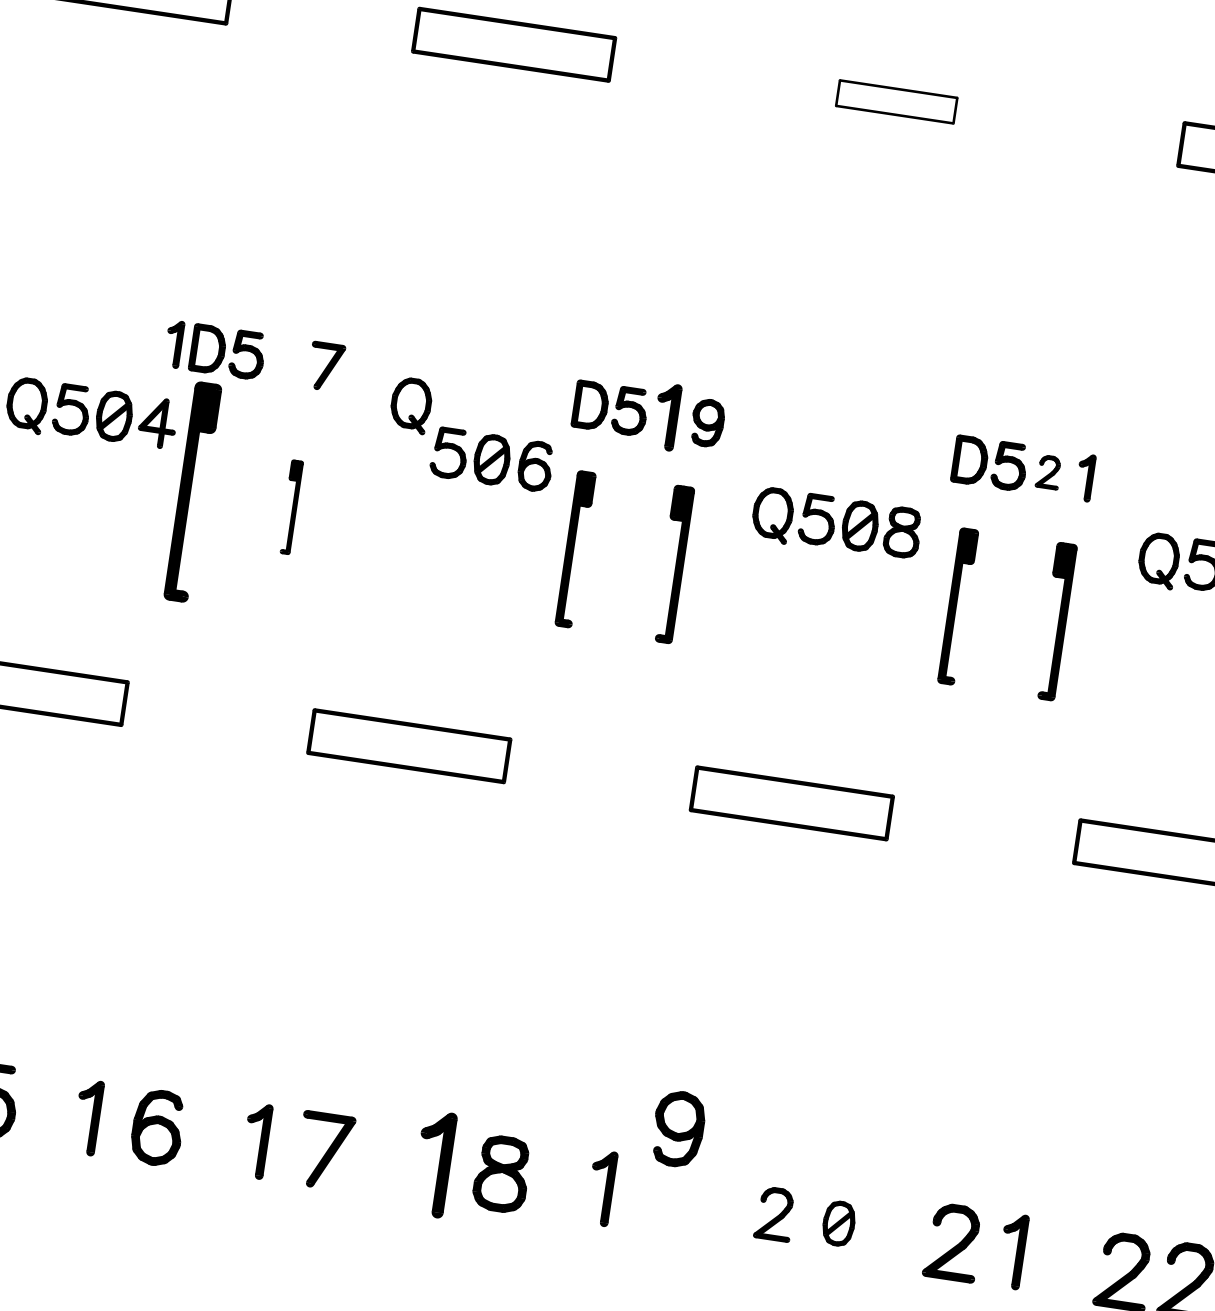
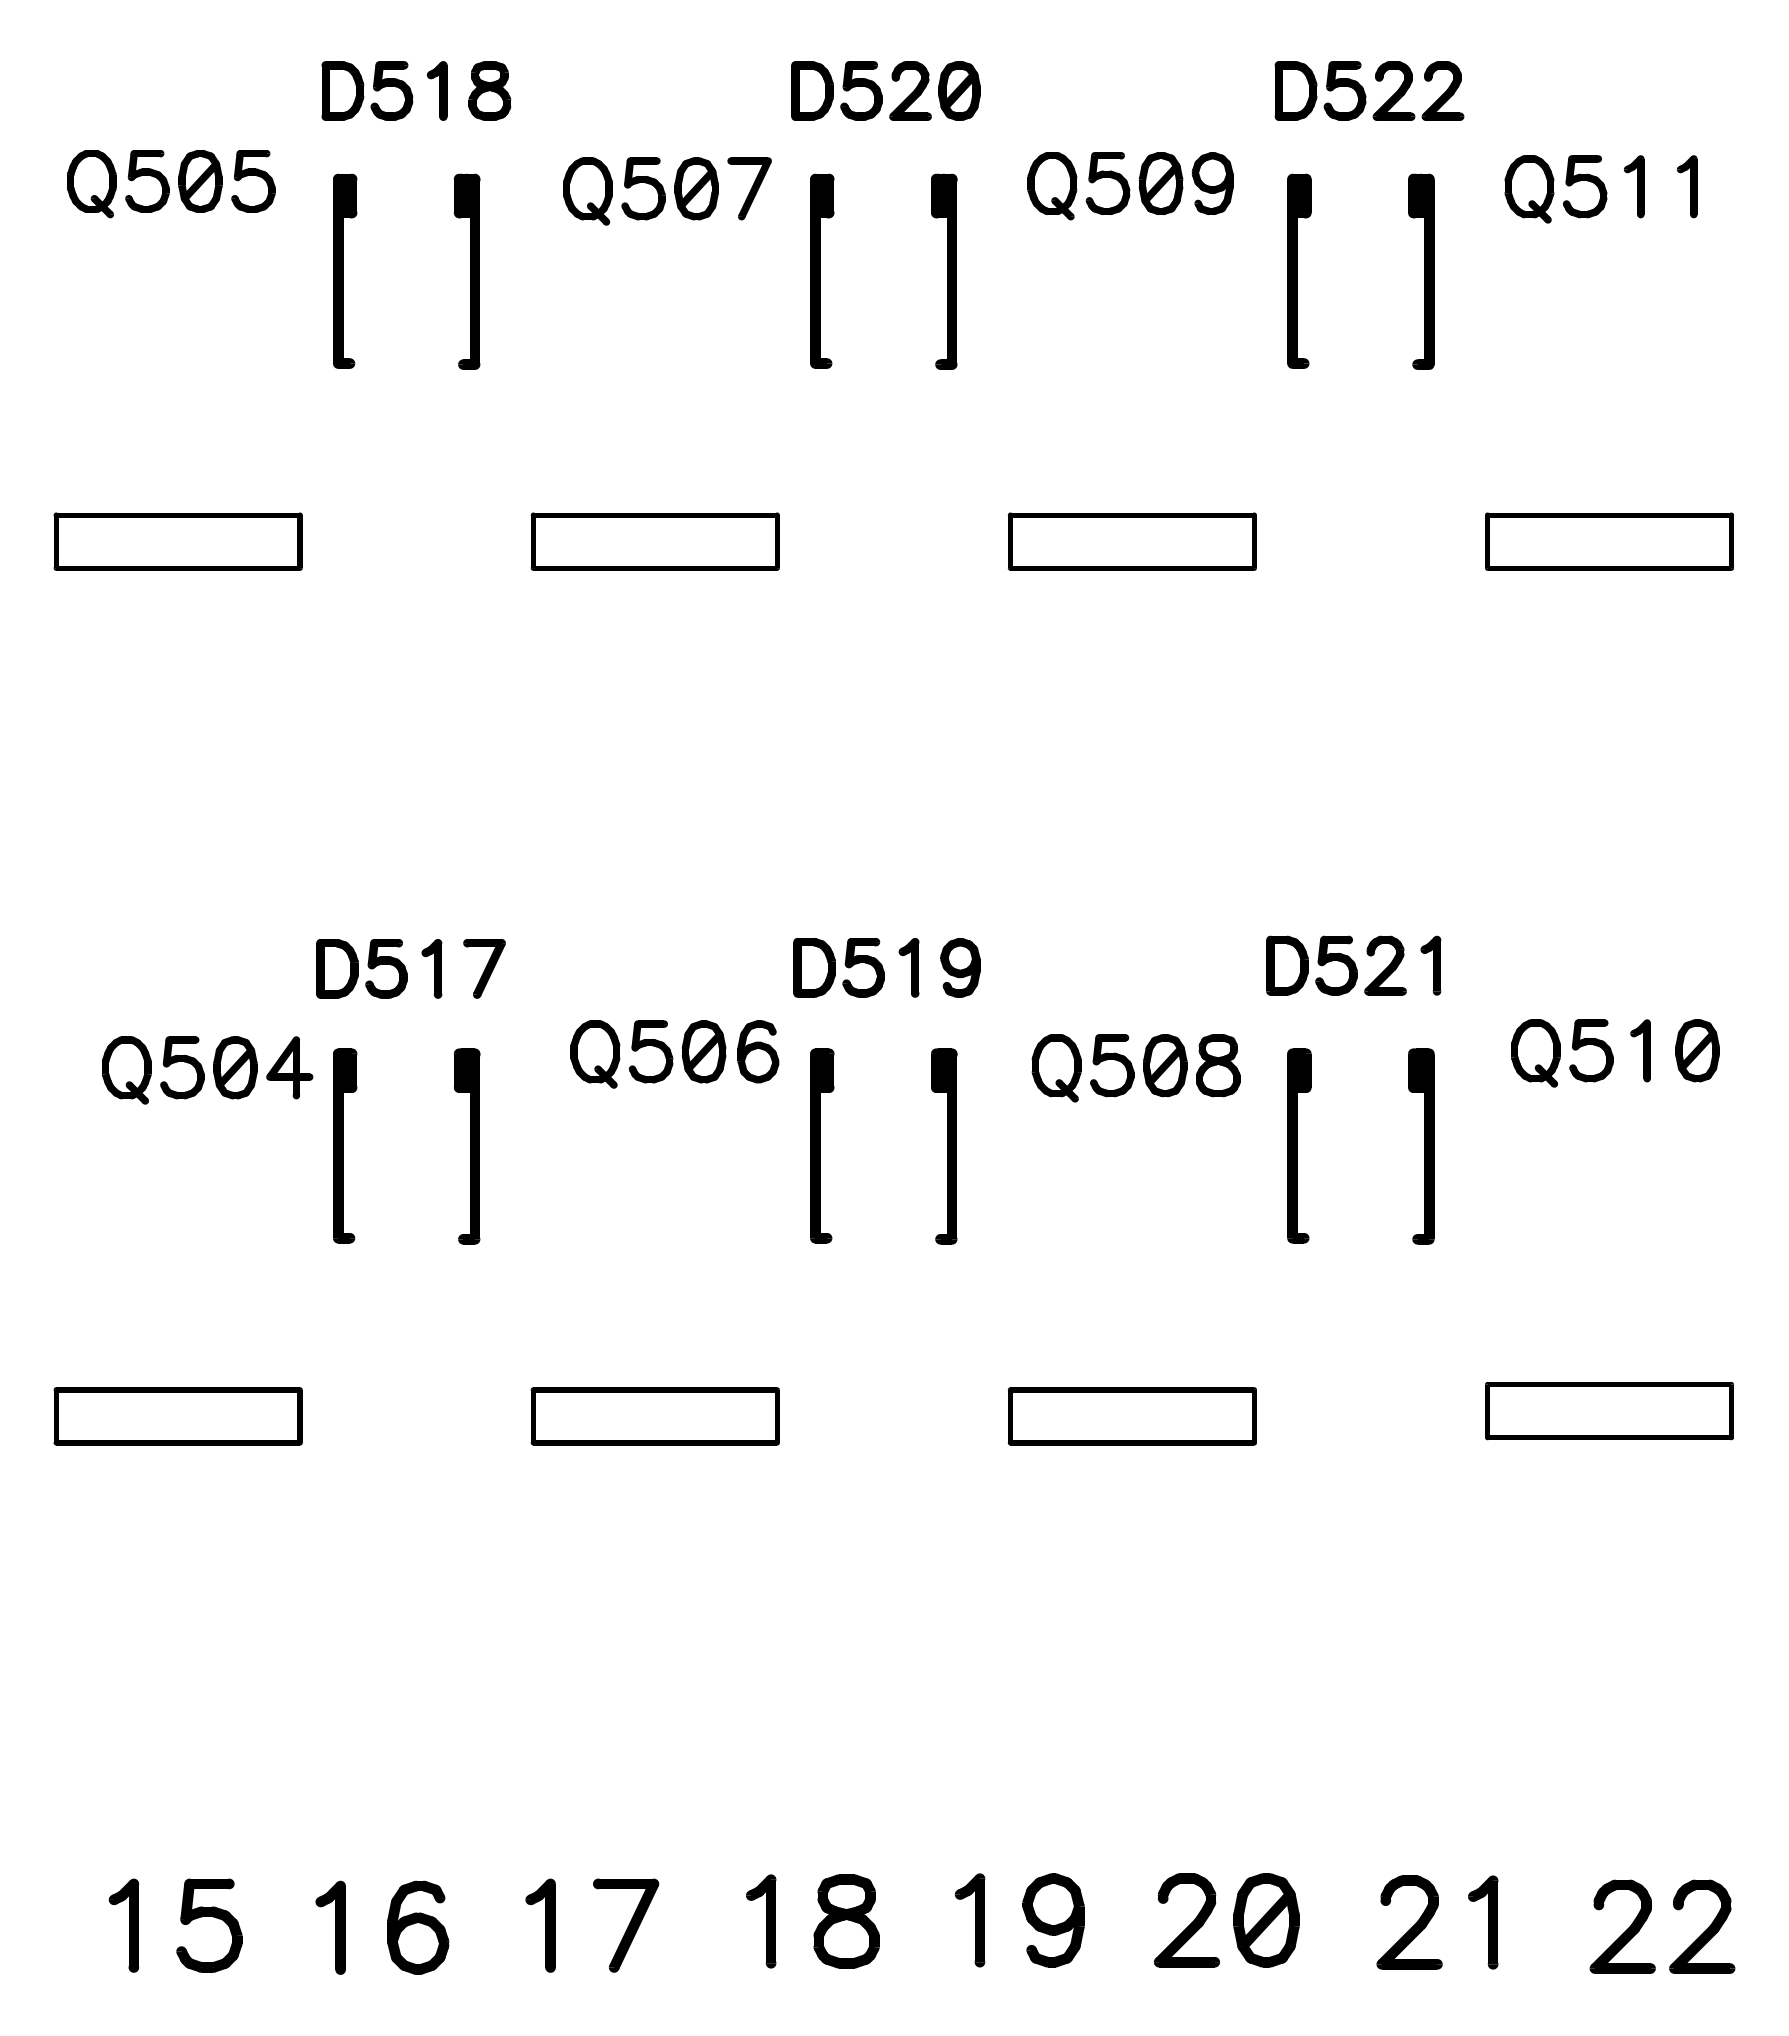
part: (896, 101) -> (1132, 541), size x1.67
part: (173, 343) -> (431, 968), moved
part: (411, 405) -> (595, 1054), moved
part: (666, 416) -> (908, 967), size x0.71
part: (1048, 472) -> (1385, 965), size x1.43
part: (193, 491) -> (345, 1145), size x0.71
part: (291, 507) -> (467, 1146), size x1.67
part: (678, 1129) -> (1053, 1920), moved
part: (433, 1164) -> (761, 1921), size x0.71
part: (774, 1214) -> (1186, 1920), size x1.43
part: (838, 1223) -> (1266, 1920), size x1.67

